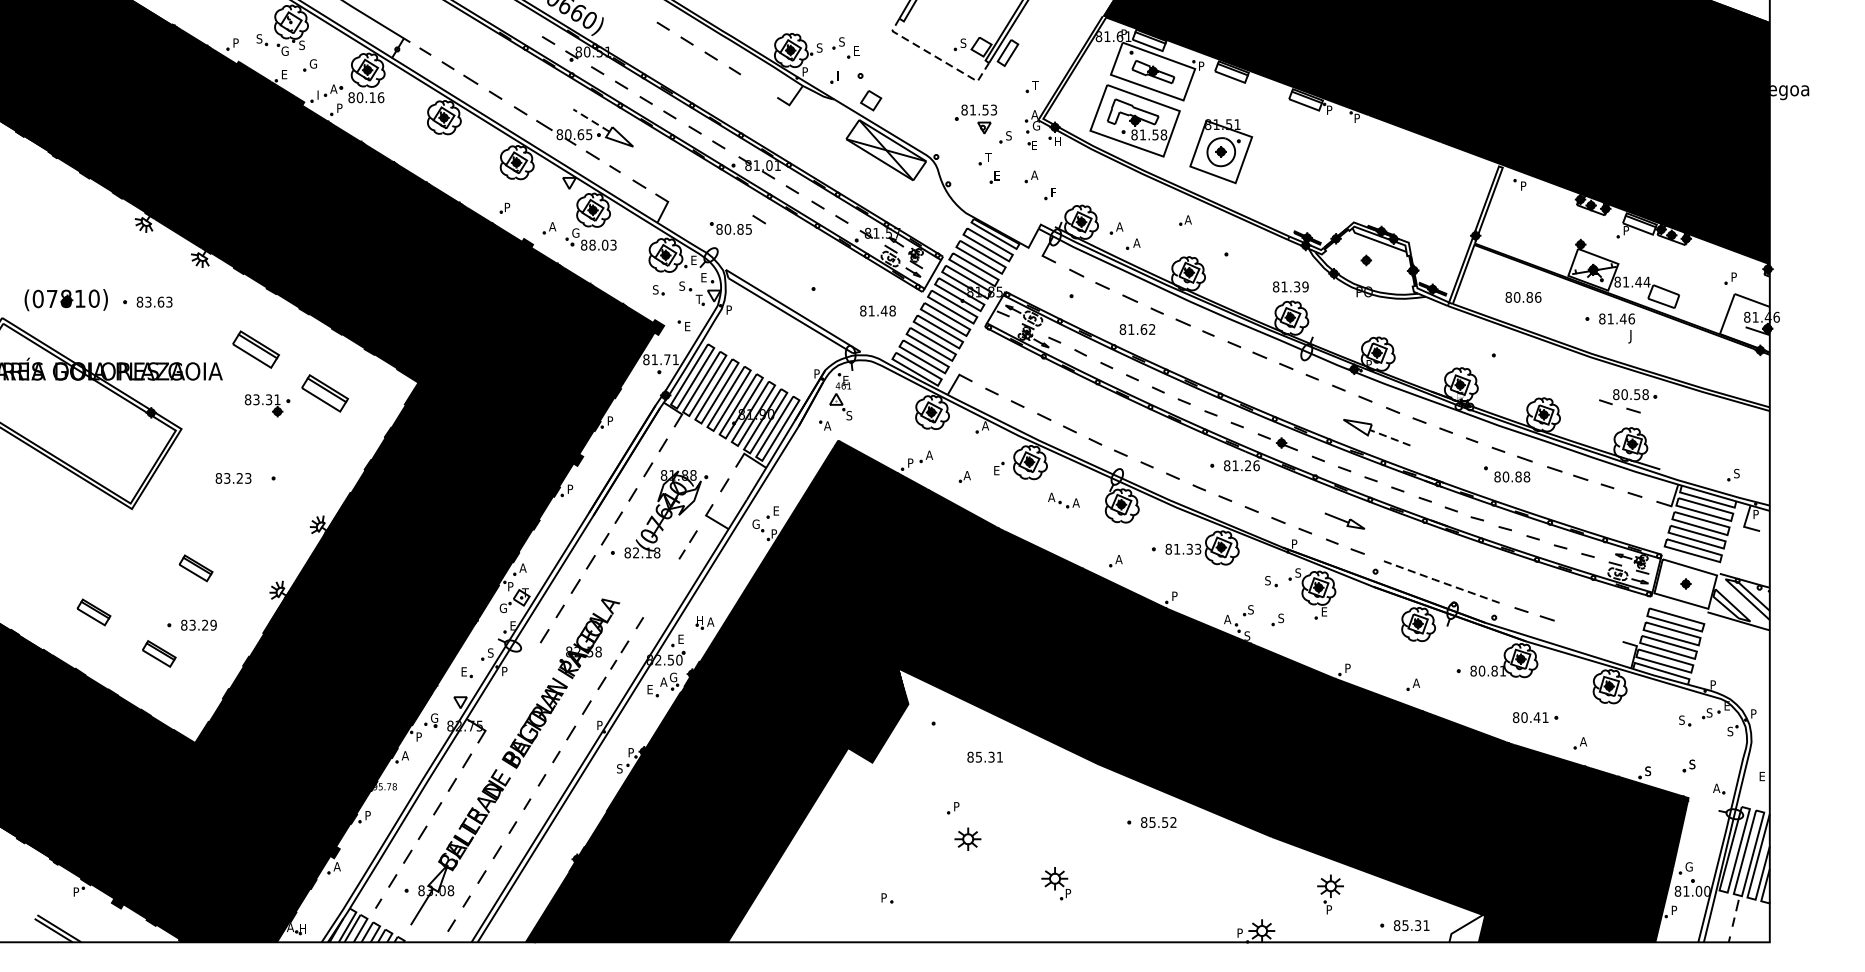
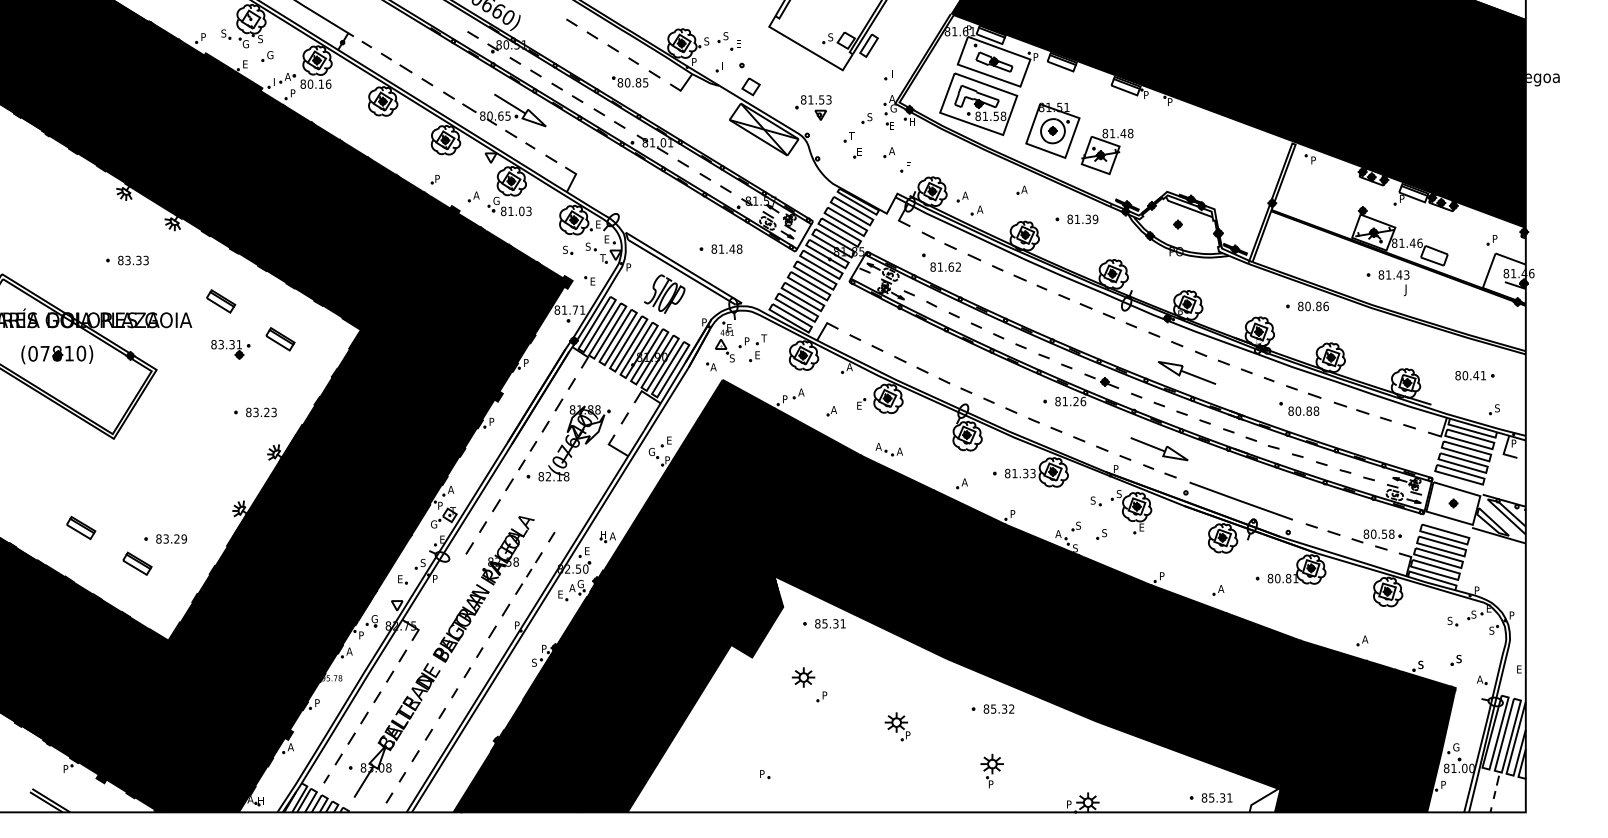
line: (937, 58) -> (808, 50), dashed -> solid
part: (976, 118) -> (813, 107), moved
line: (590, 121) -> (509, 104), dashed -> solid
part: (1283, 175) -> (1106, 151), added
part: (738, 224) -> (636, 78), moved
text: (592, 245) -> (510, 211), 88.03 -> 81.03
text: (1646, 281) -> (1419, 242), 81.44 -> 81.46
text: (1290, 287) -> (1082, 219), moved
text: (1523, 297) -> (1313, 306), moved
part: (66, 299) -> (57, 354), moved
text: (160, 302) -> (138, 260), 83.63 -> 83.33
text: (877, 310) -> (726, 248), moved
text: (1631, 318) -> (1406, 274), 81.46 -> 81.43
text: (1137, 328) -> (945, 266), moved
part: (770, 340) -> (664, 293), added
part: (256, 349) -> (221, 301), size x0.71
part: (325, 393) -> (280, 339), size x0.71
part: (1627, 400) -> (1376, 539), moved
part: (872, 404) -> (752, 348), added
line: (1390, 437) -> (1198, 377), dashed -> solid
text: (233, 478) -> (261, 412), moved
part: (1063, 500) -> (888, 449), moved
part: (1344, 521) -> (1159, 449), size x1.67
part: (688, 544) -> (593, 469), removed
part: (196, 567) -> (169, 489), removed
line: (1438, 581) -> (1240, 501), dashed -> solid
part: (1535, 717) -> (1474, 375), moved
text: (985, 756) -> (830, 623), moved
text: (1165, 821) -> (1004, 708), 85.52 -> 85.32
part: (967, 839) -> (803, 677), moved
part: (1056, 883) -> (897, 726), moved
part: (1329, 893) -> (991, 770), moved

